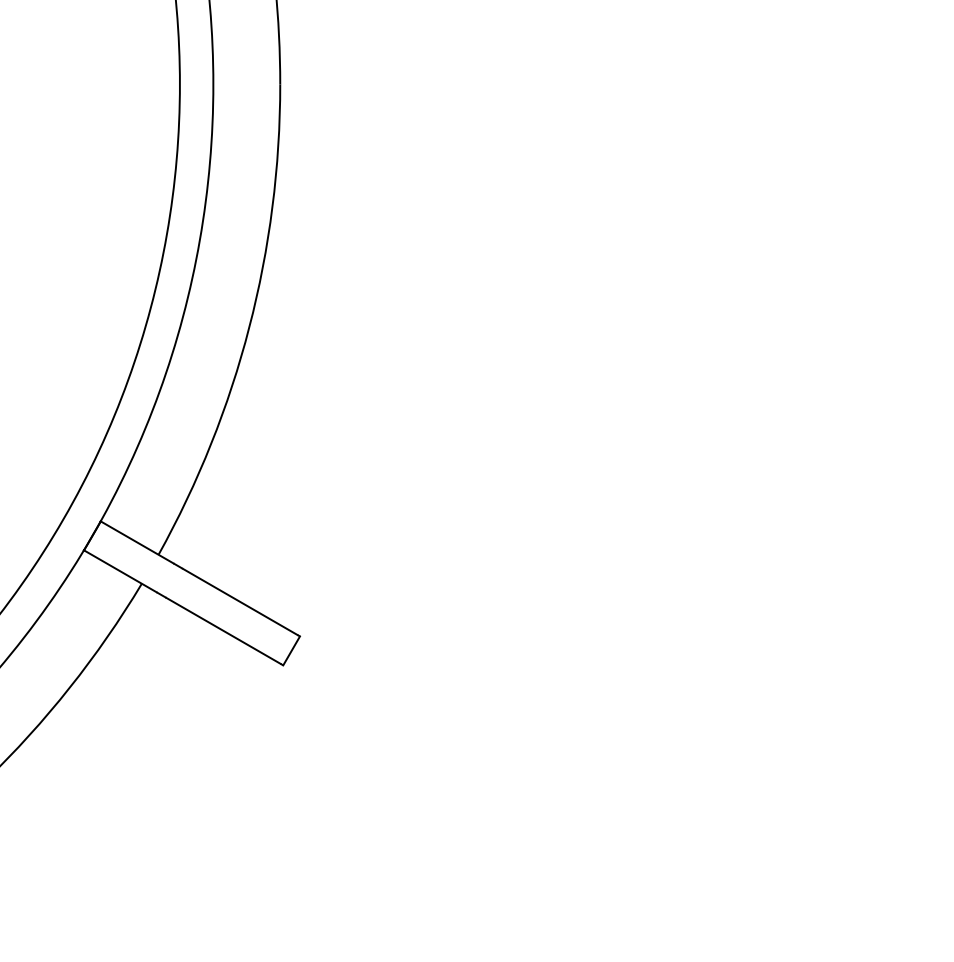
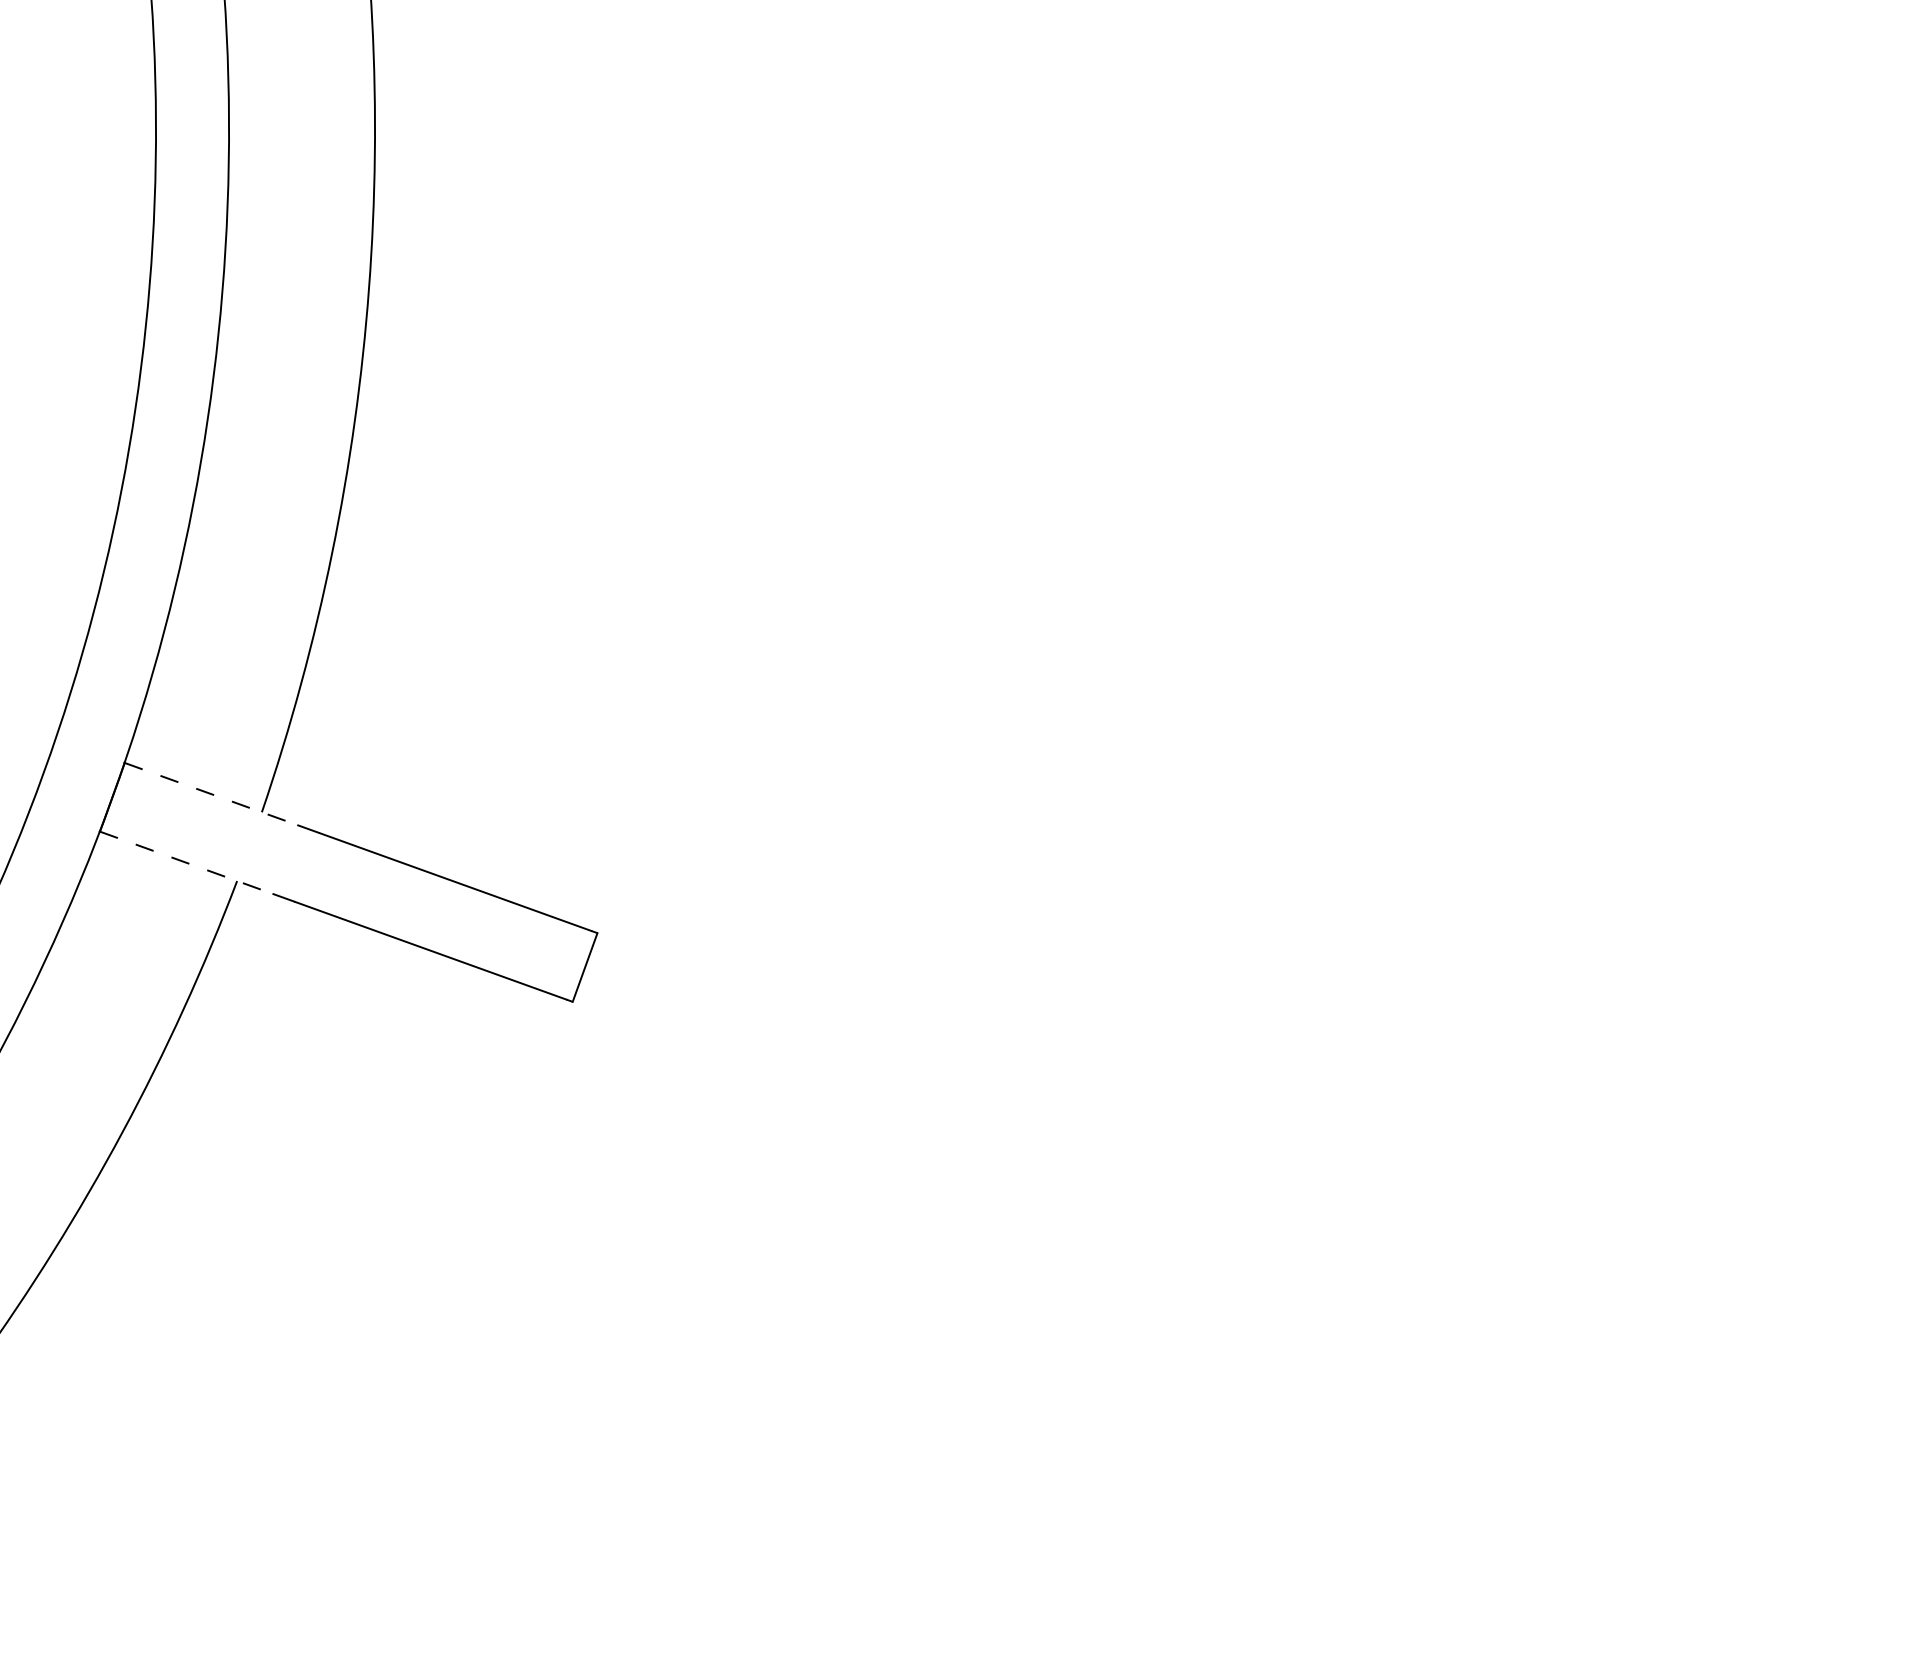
line: (137, 542) -> (211, 794), solid -> dashed
line: (120, 571) -> (186, 862), solid -> dashed

